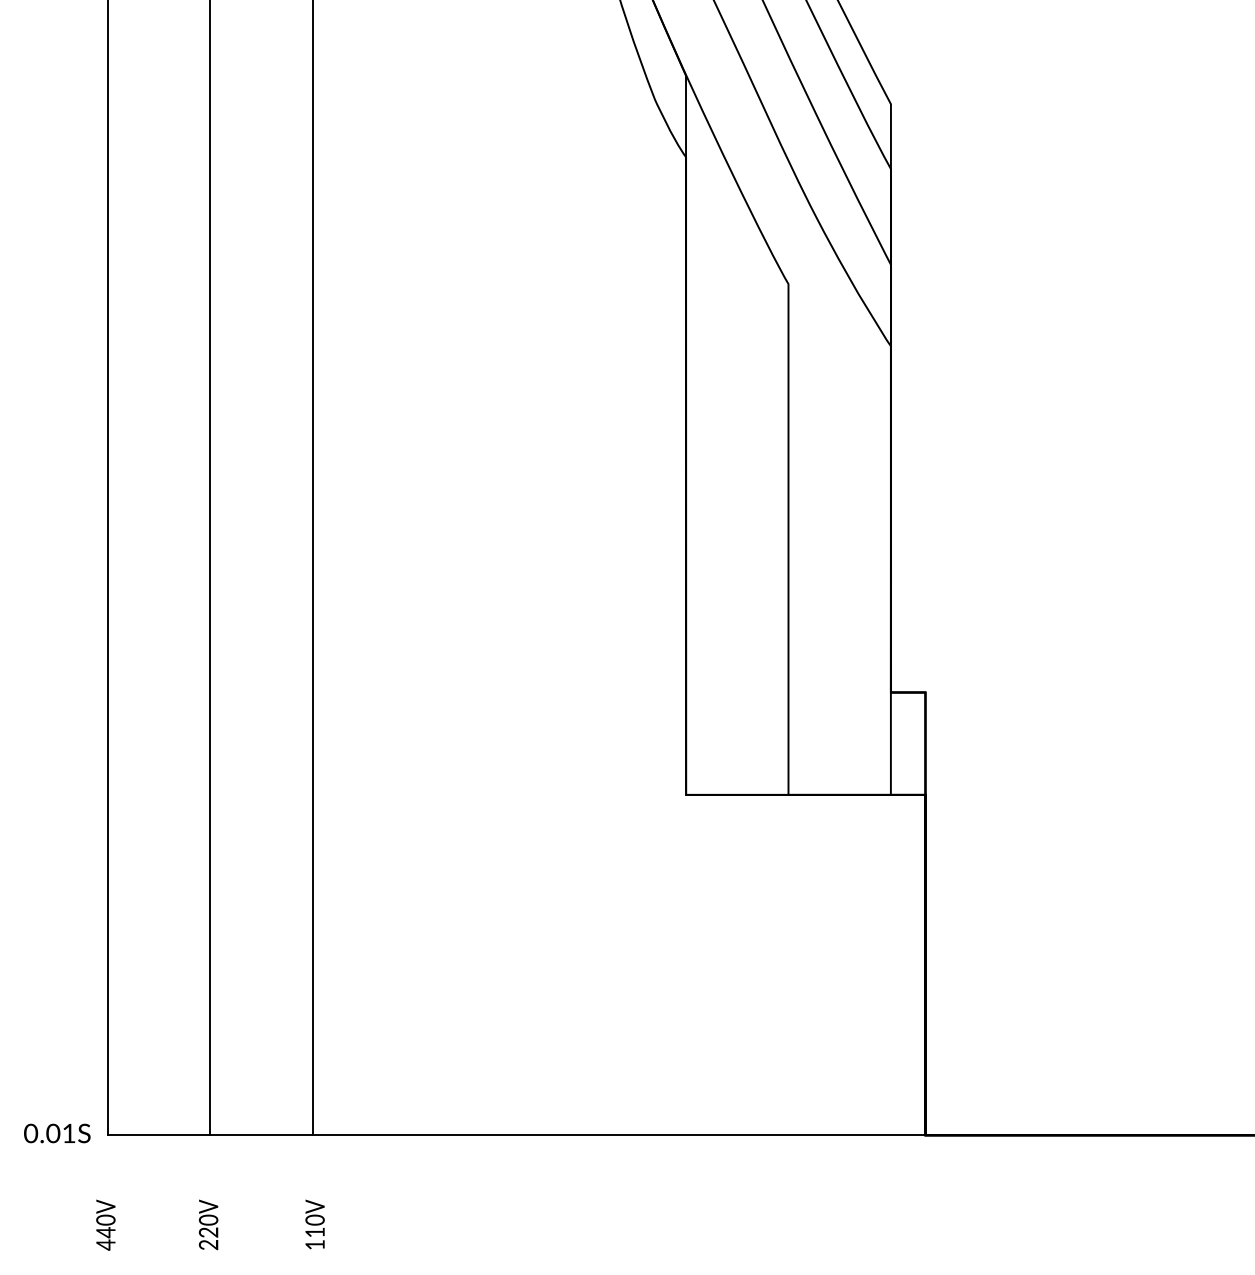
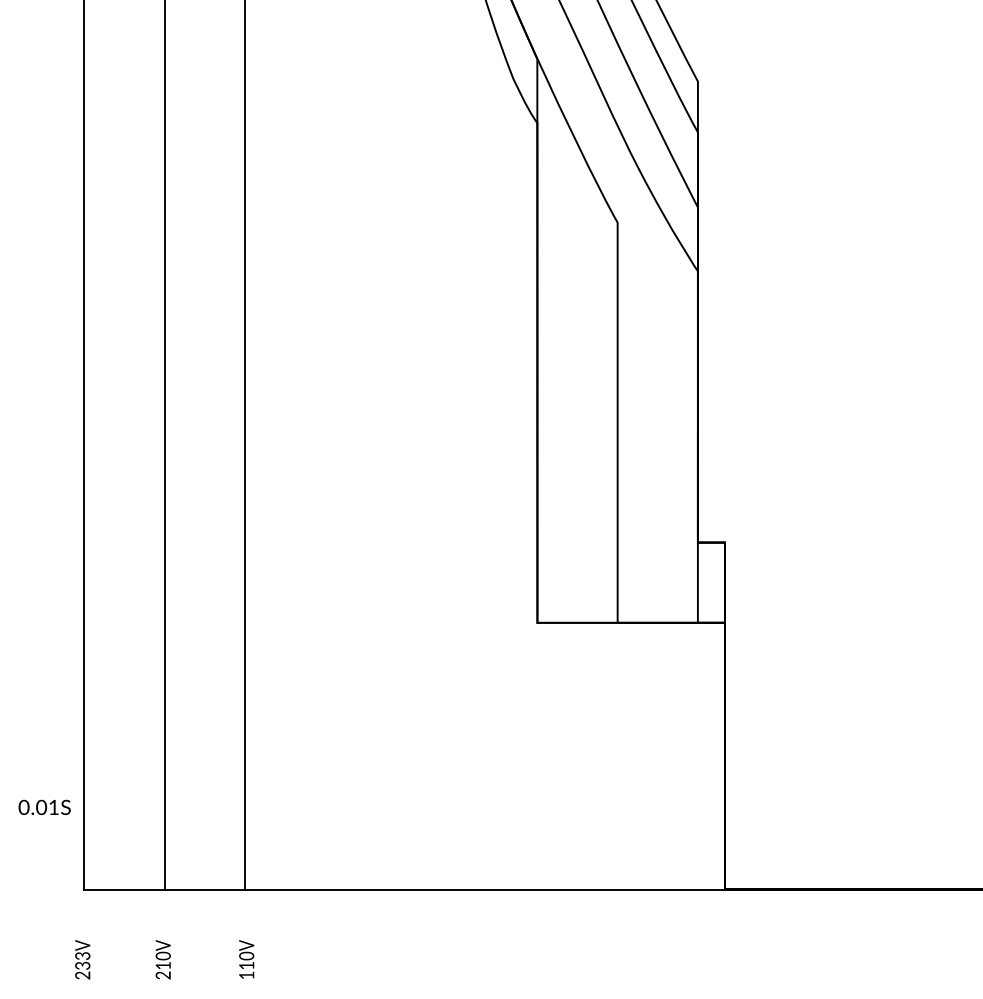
text: (57, 1133) -> (44, 807), moved
text: (105, 1232) -> (82, 965), 440V -> 233V
text: (208, 1232) -> (163, 965), 220V -> 210V

